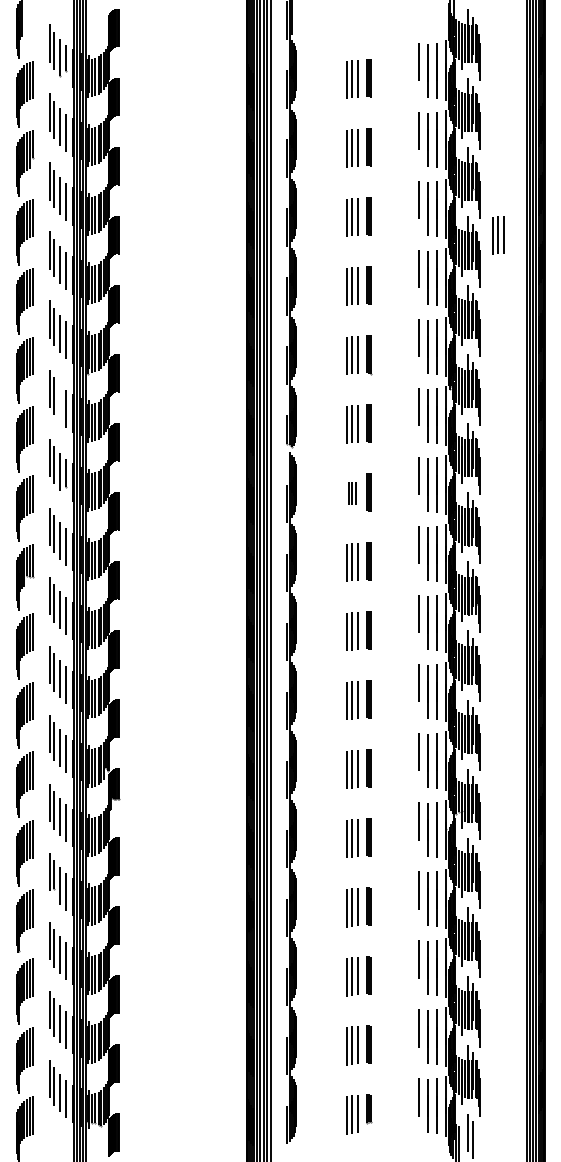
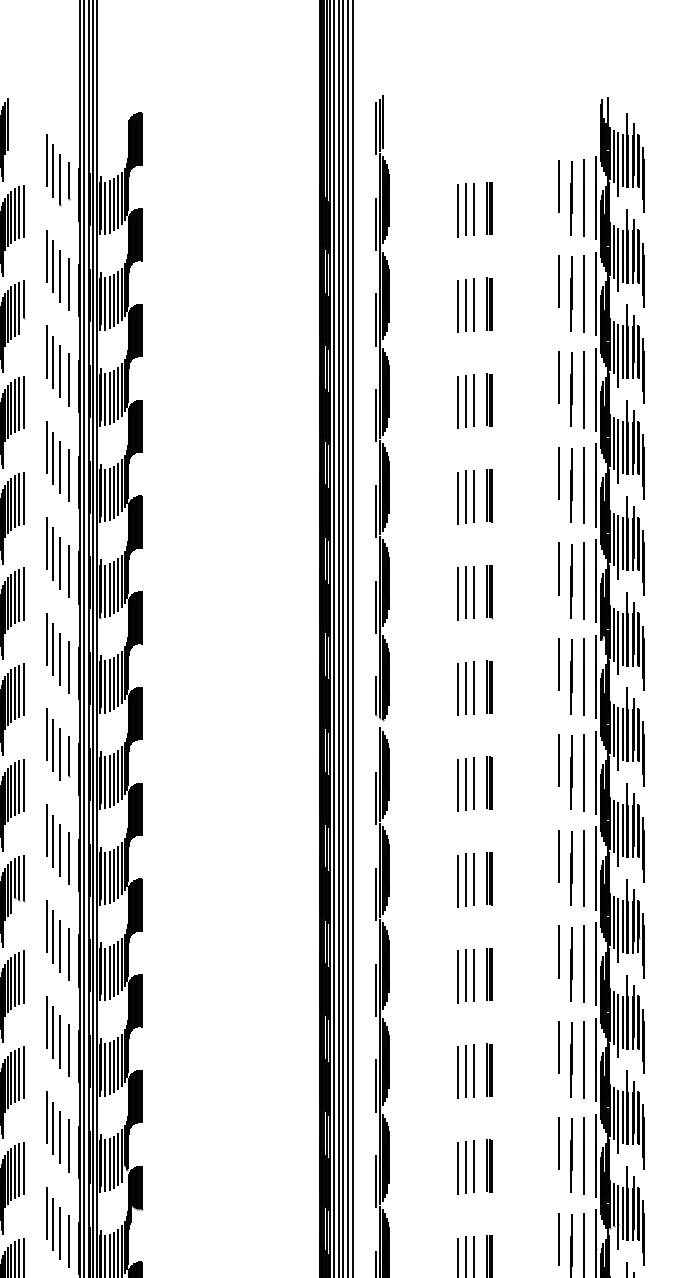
part: (498, 235) -> (668, 426), removed
line: (59, 402) -> (59, 658), added
part: (352, 493) -> (466, 784), size x1.67

